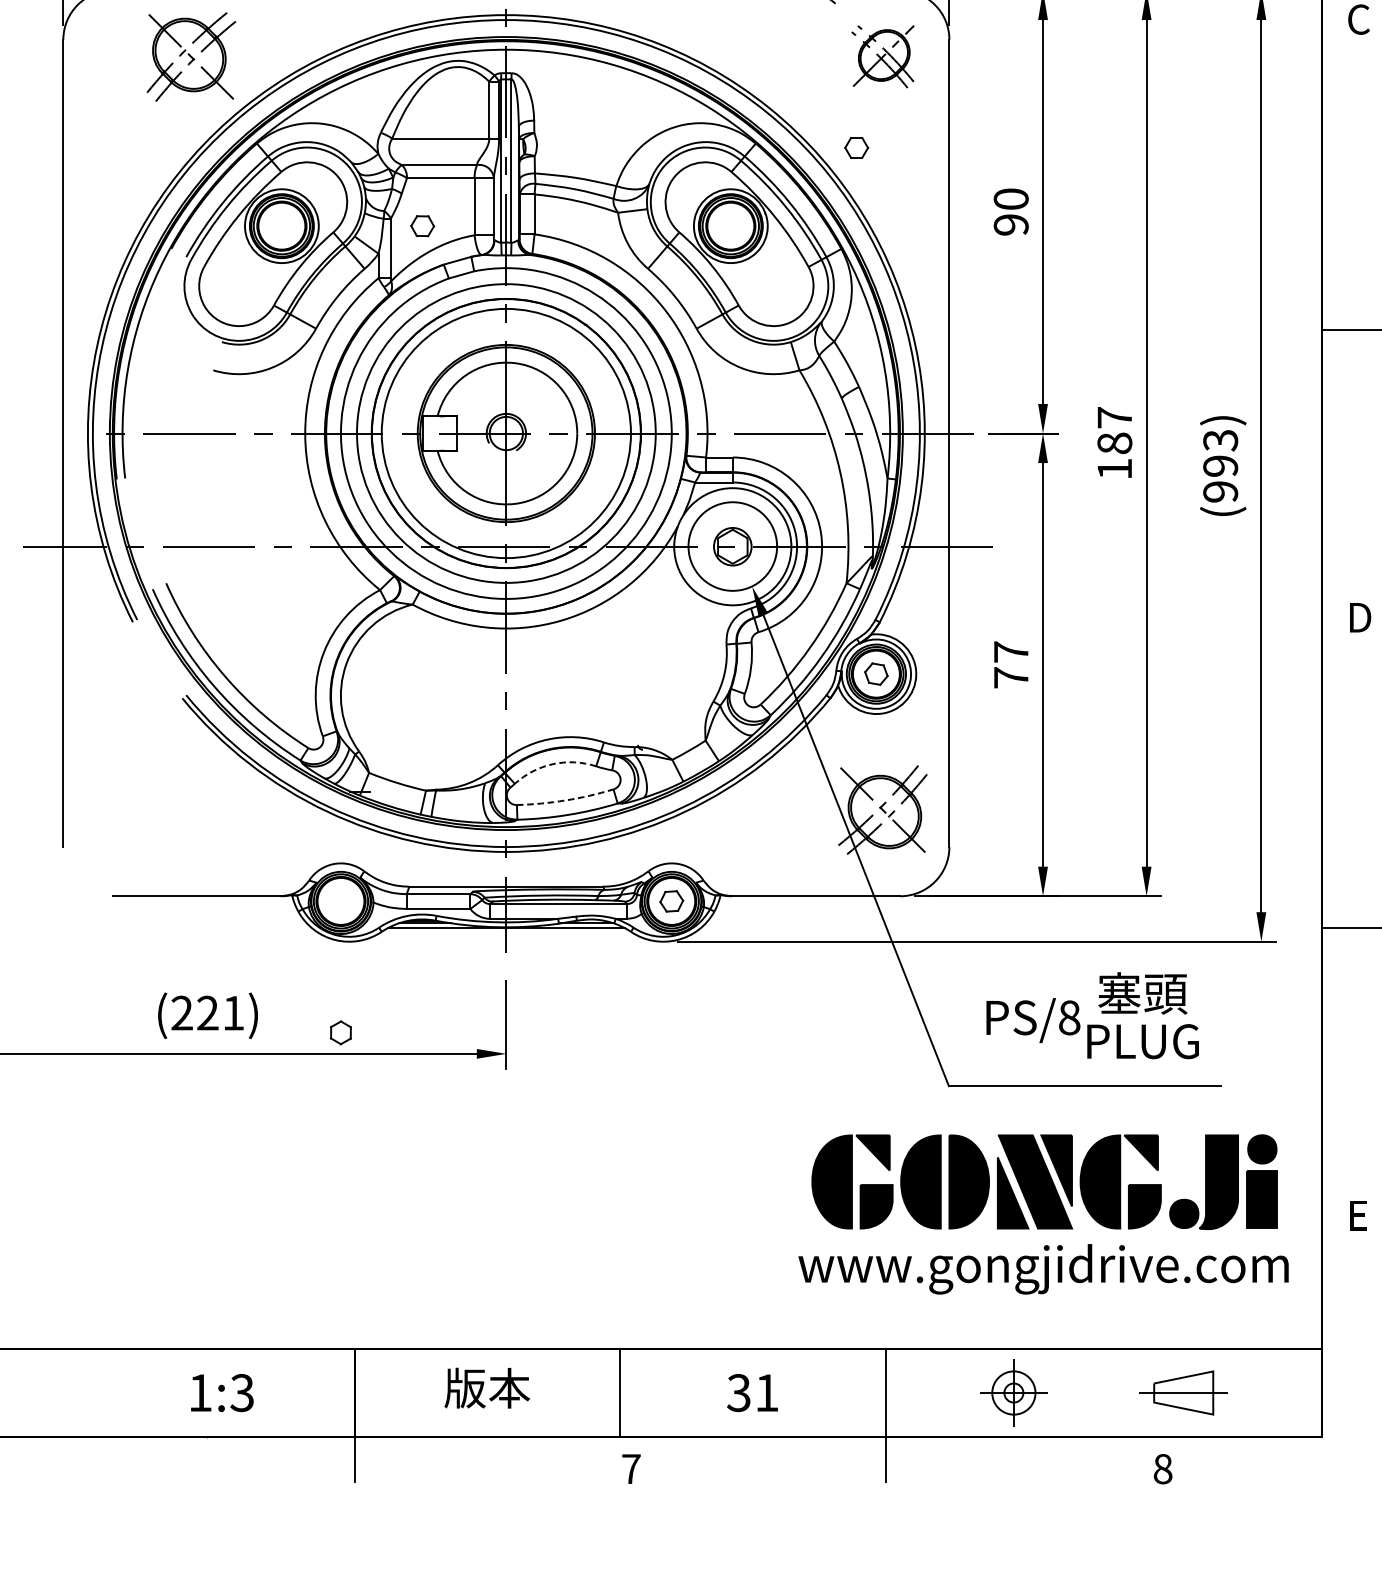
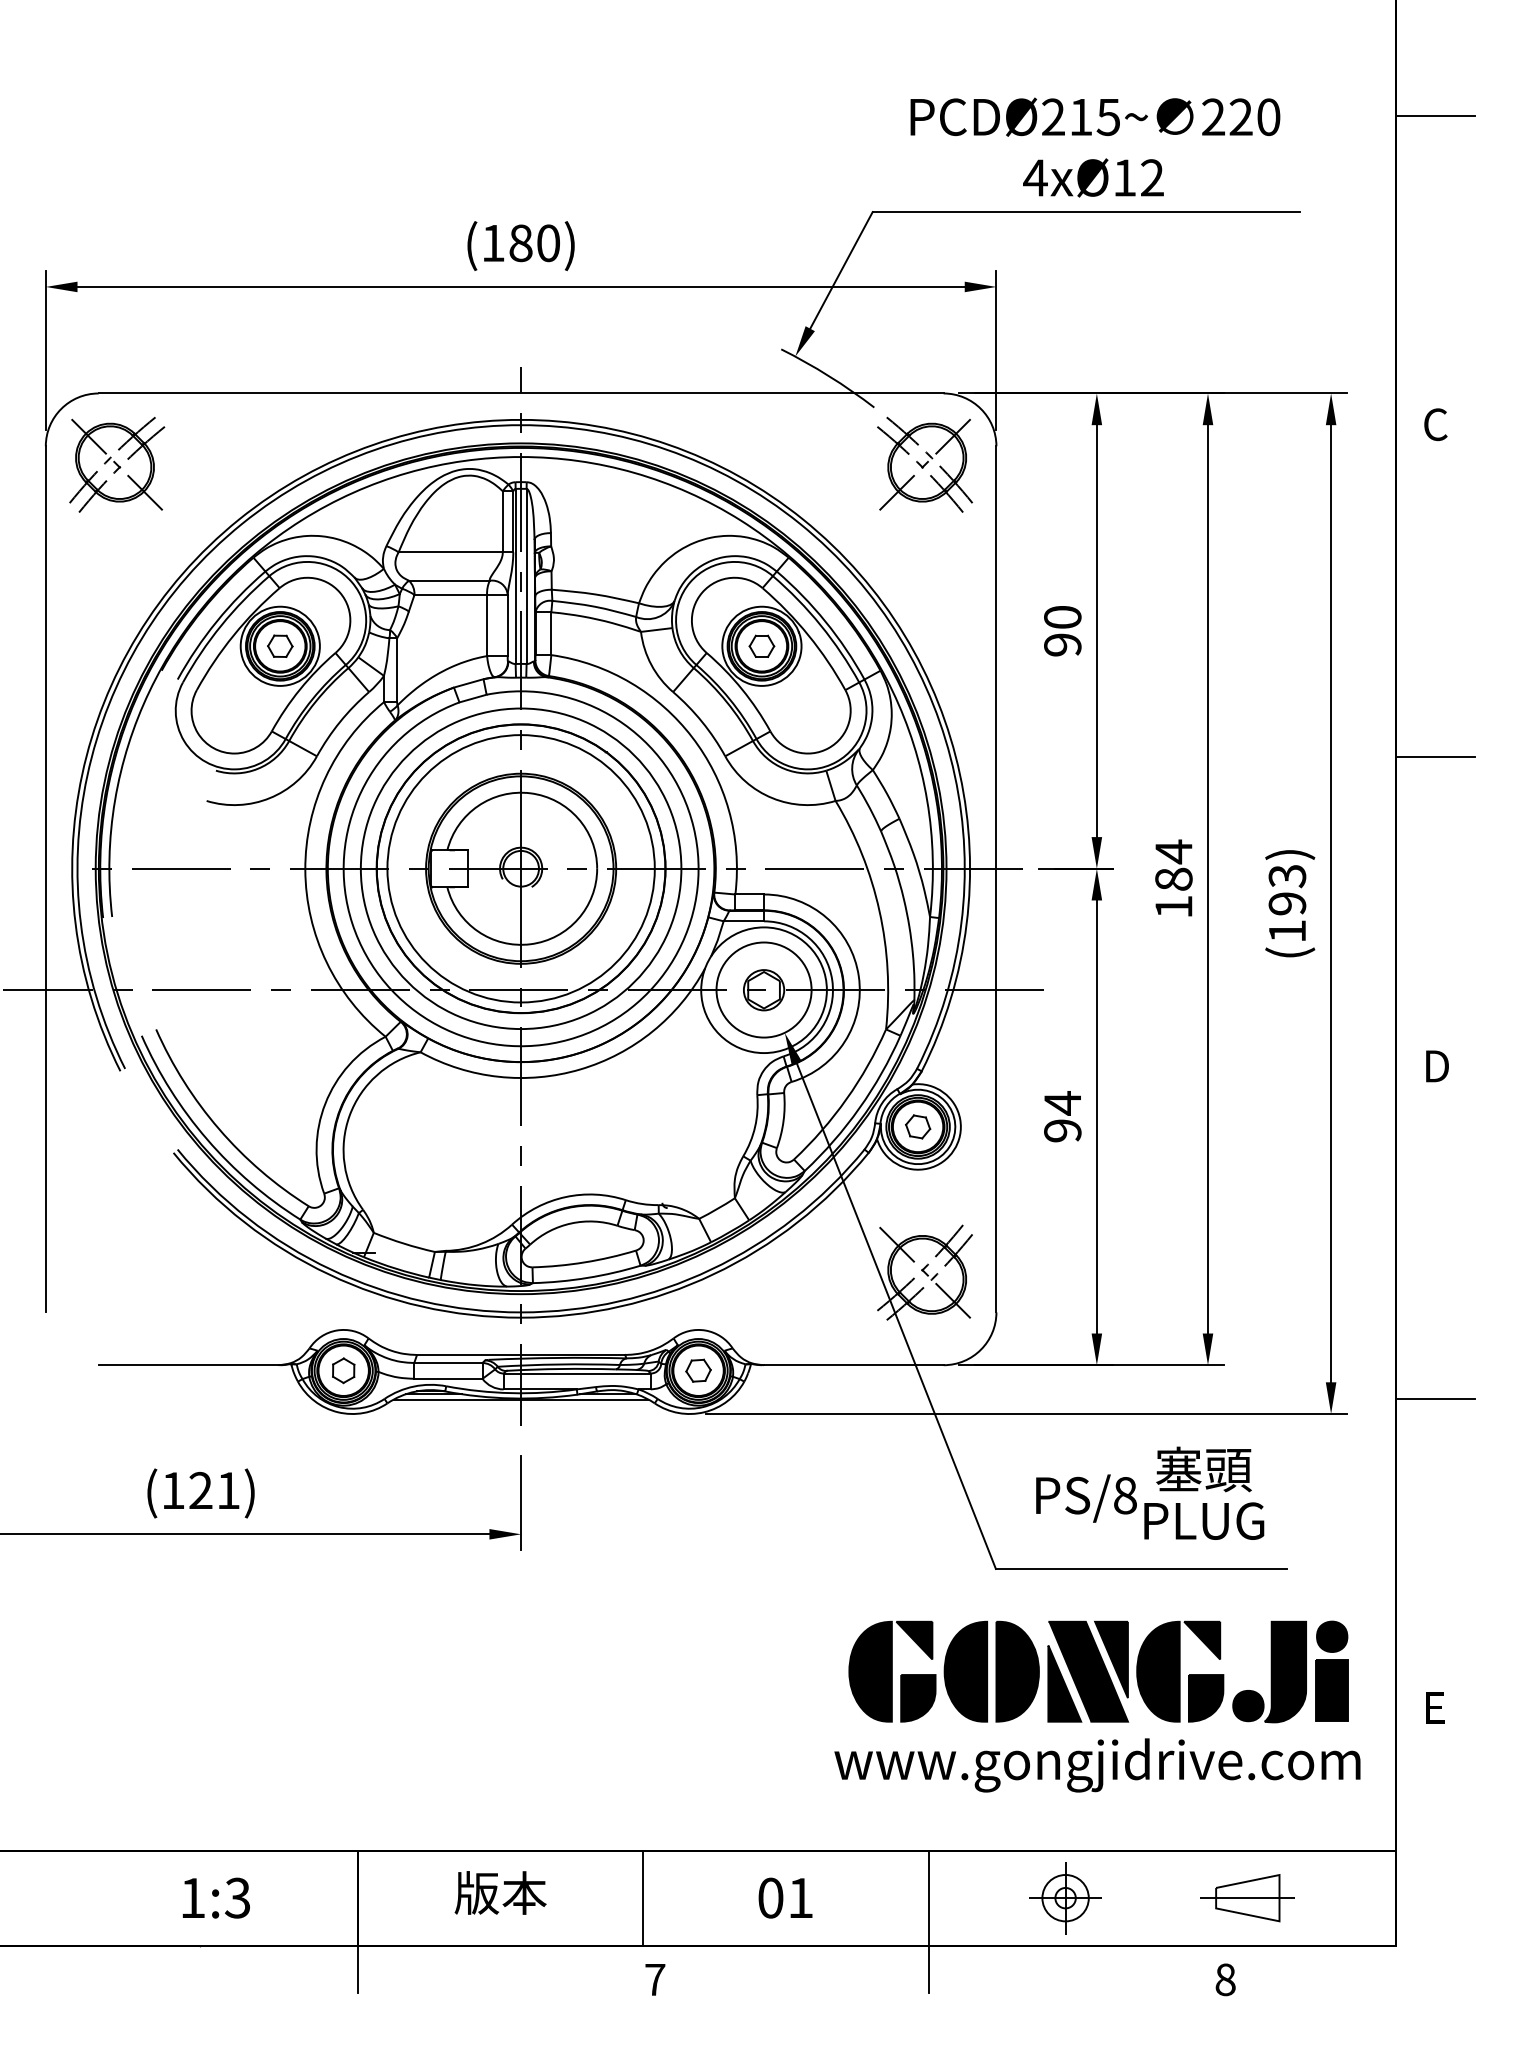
part: (191, 56) -> (117, 464), moved
part: (882, 56) -> (924, 464), size x1.43
part: (856, 147) -> (761, 645), moved
part: (422, 225) -> (280, 645), moved
text: (1114, 417) -> (1173, 851), 187 -> 184
text: (1220, 491) -> (1287, 931), (993) -> (193)
text: (1010, 664) -> (1062, 1116), 77 -> 94
arc: (553, 764) -> (571, 1223), dashed -> solid
arc: (565, 800) -> (584, 1262), dashed -> solid
text: (181, 1012) -> (172, 1489), (221) -> (121)
part: (340, 1032) -> (343, 1370), moved
text: (738, 1392) -> (770, 1897), 31 -> 01

